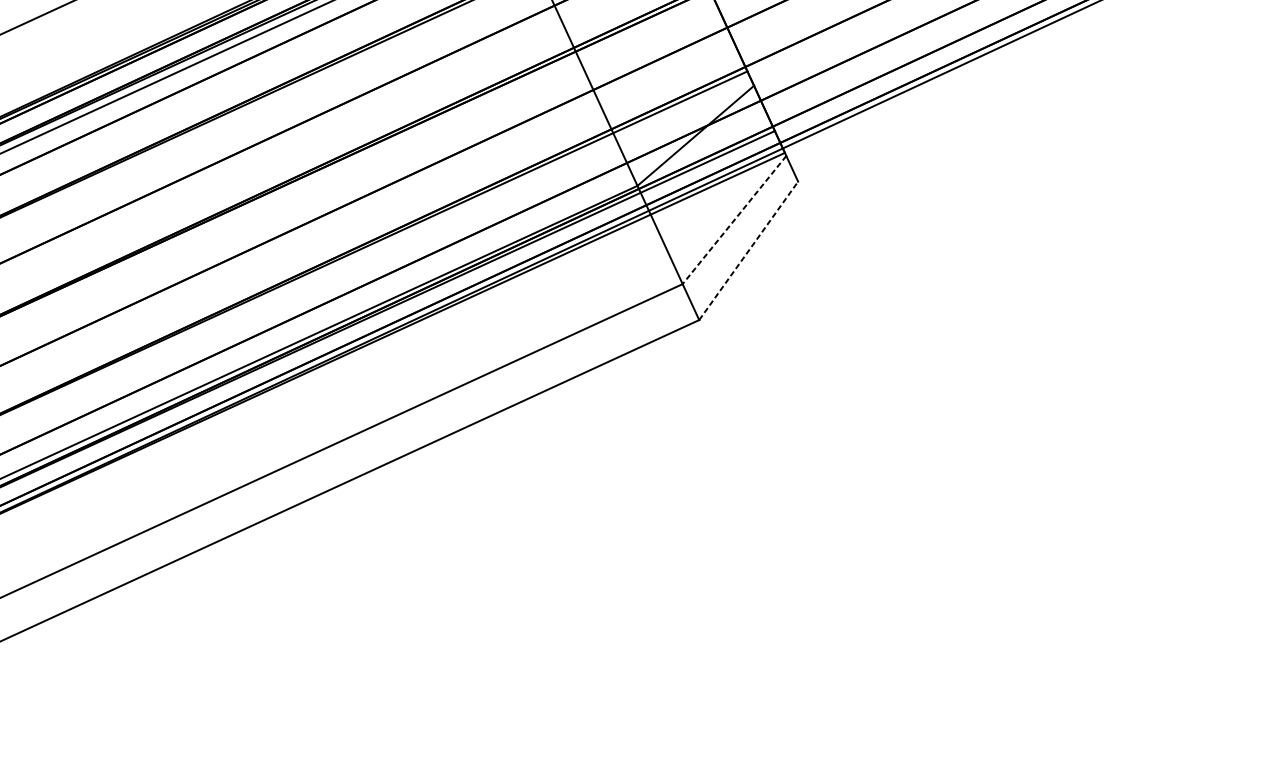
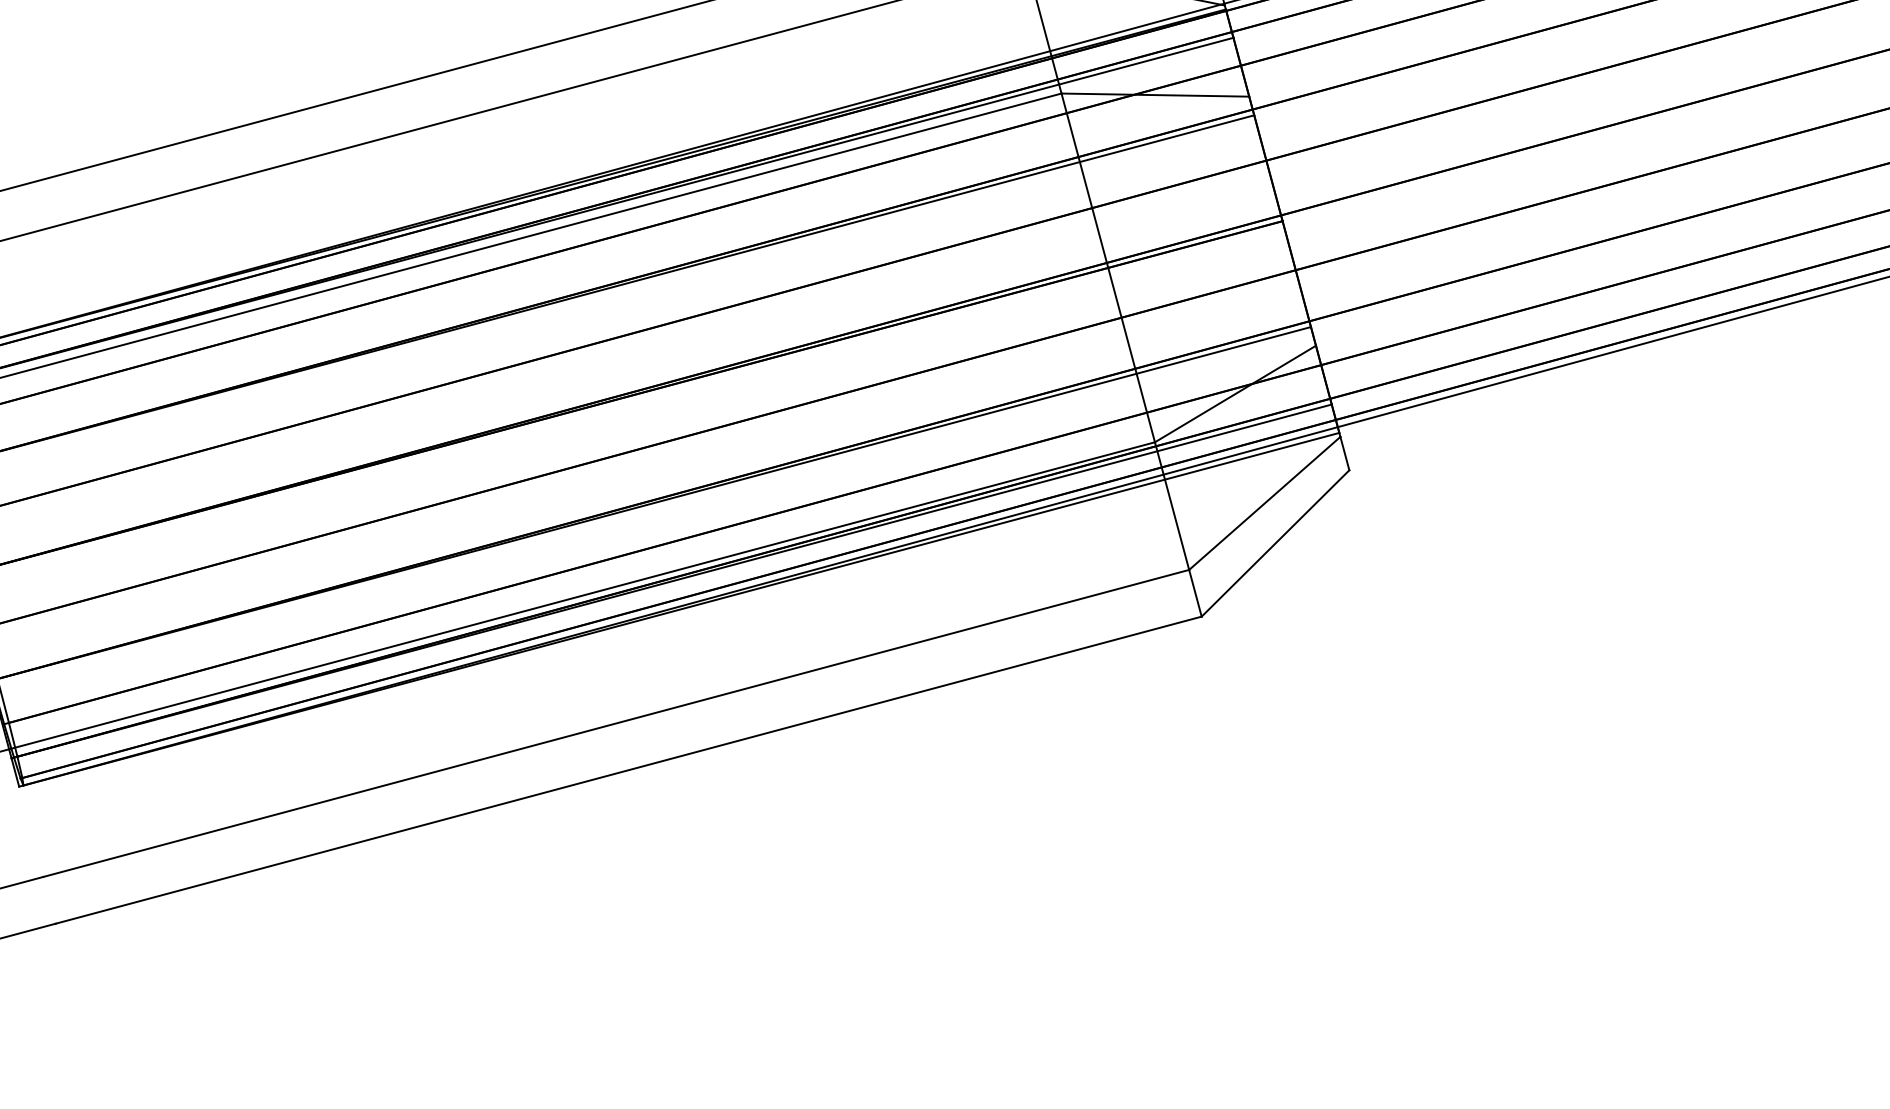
line: (734, 220) -> (1264, 503), dashed -> solid
line: (748, 250) -> (1275, 543), dashed -> solid

